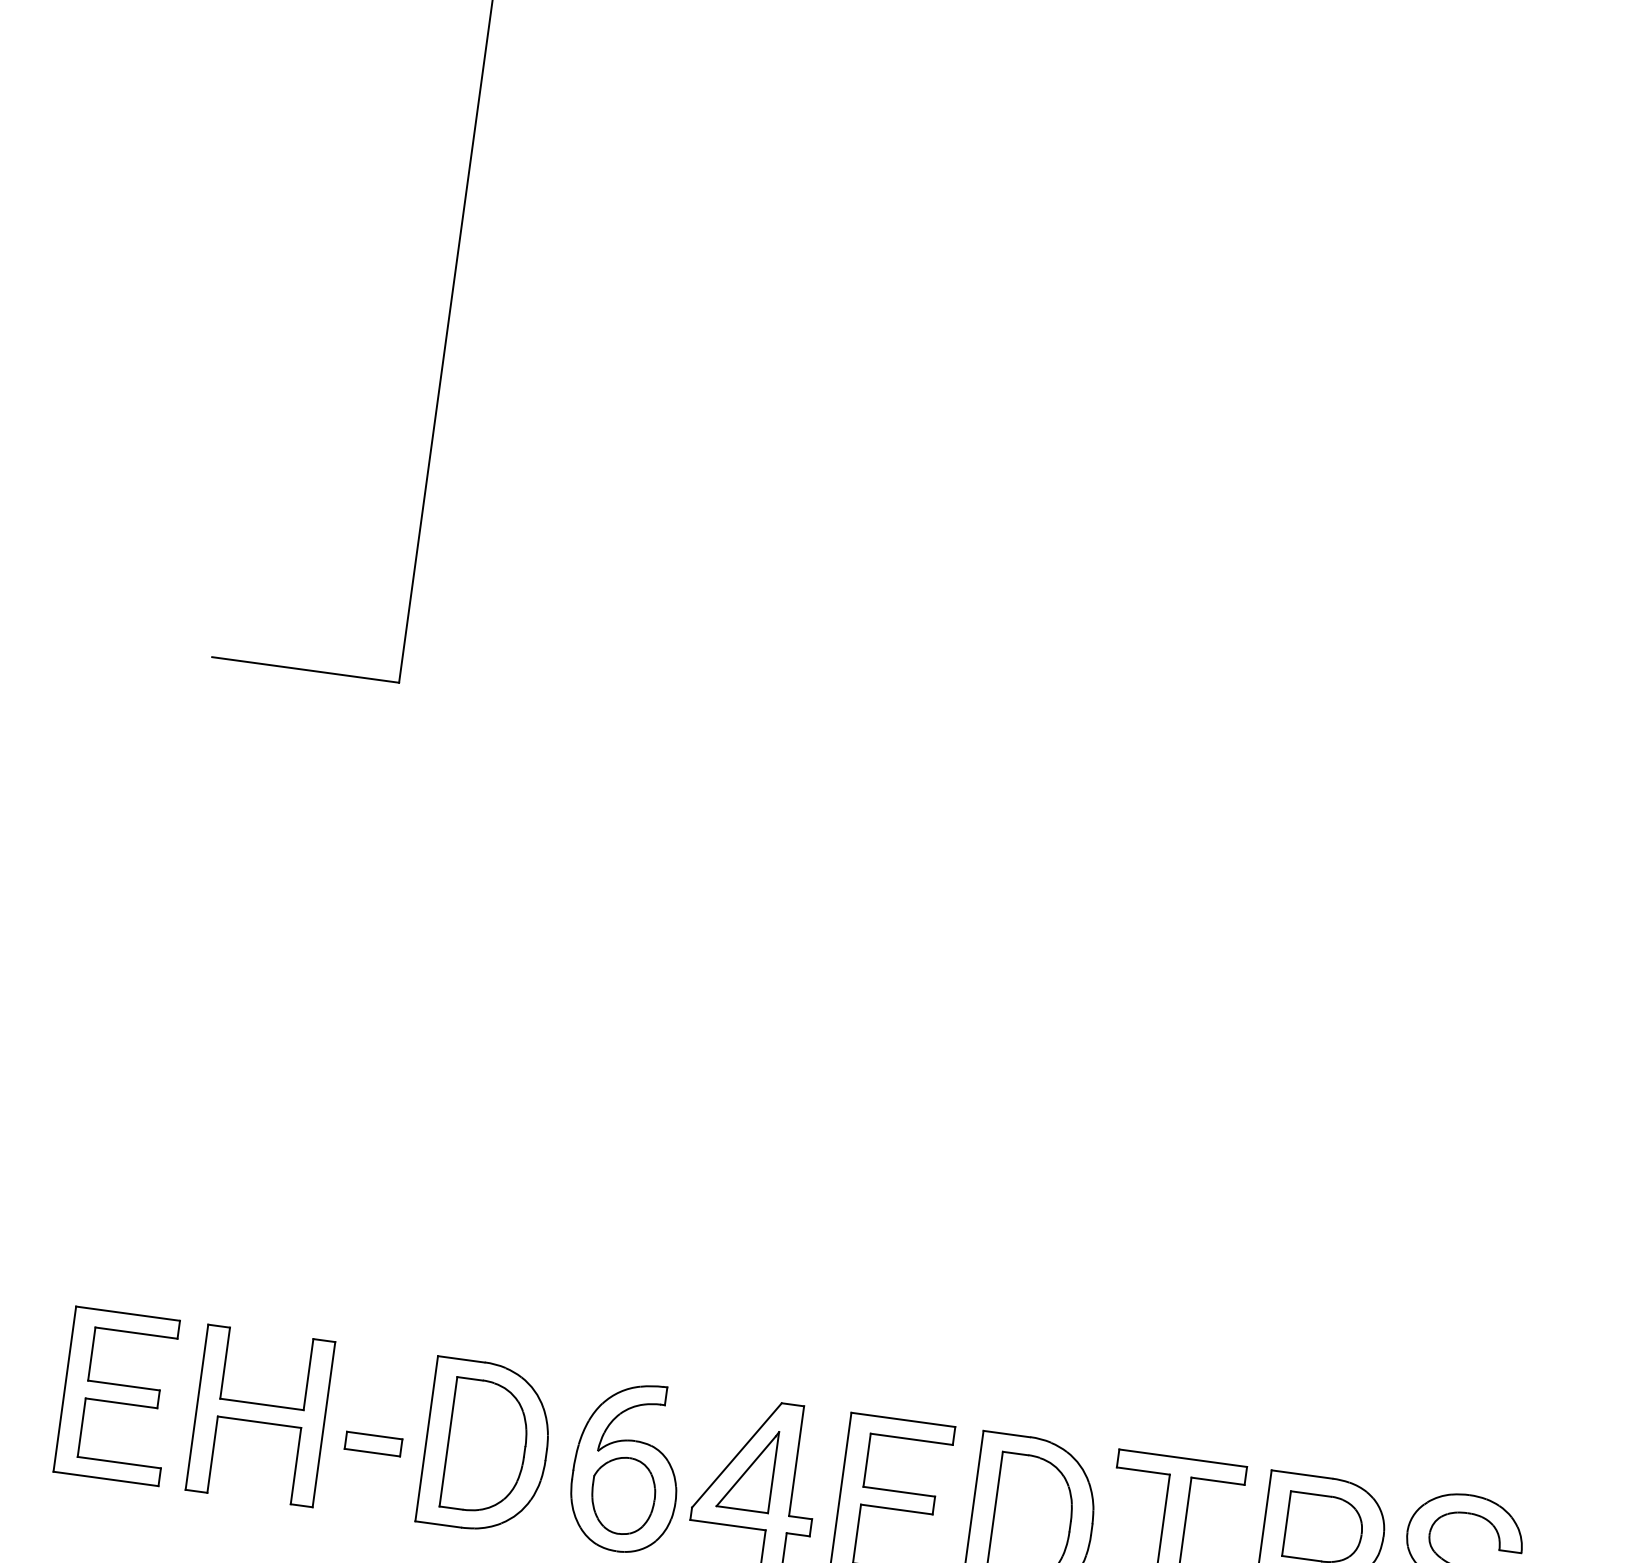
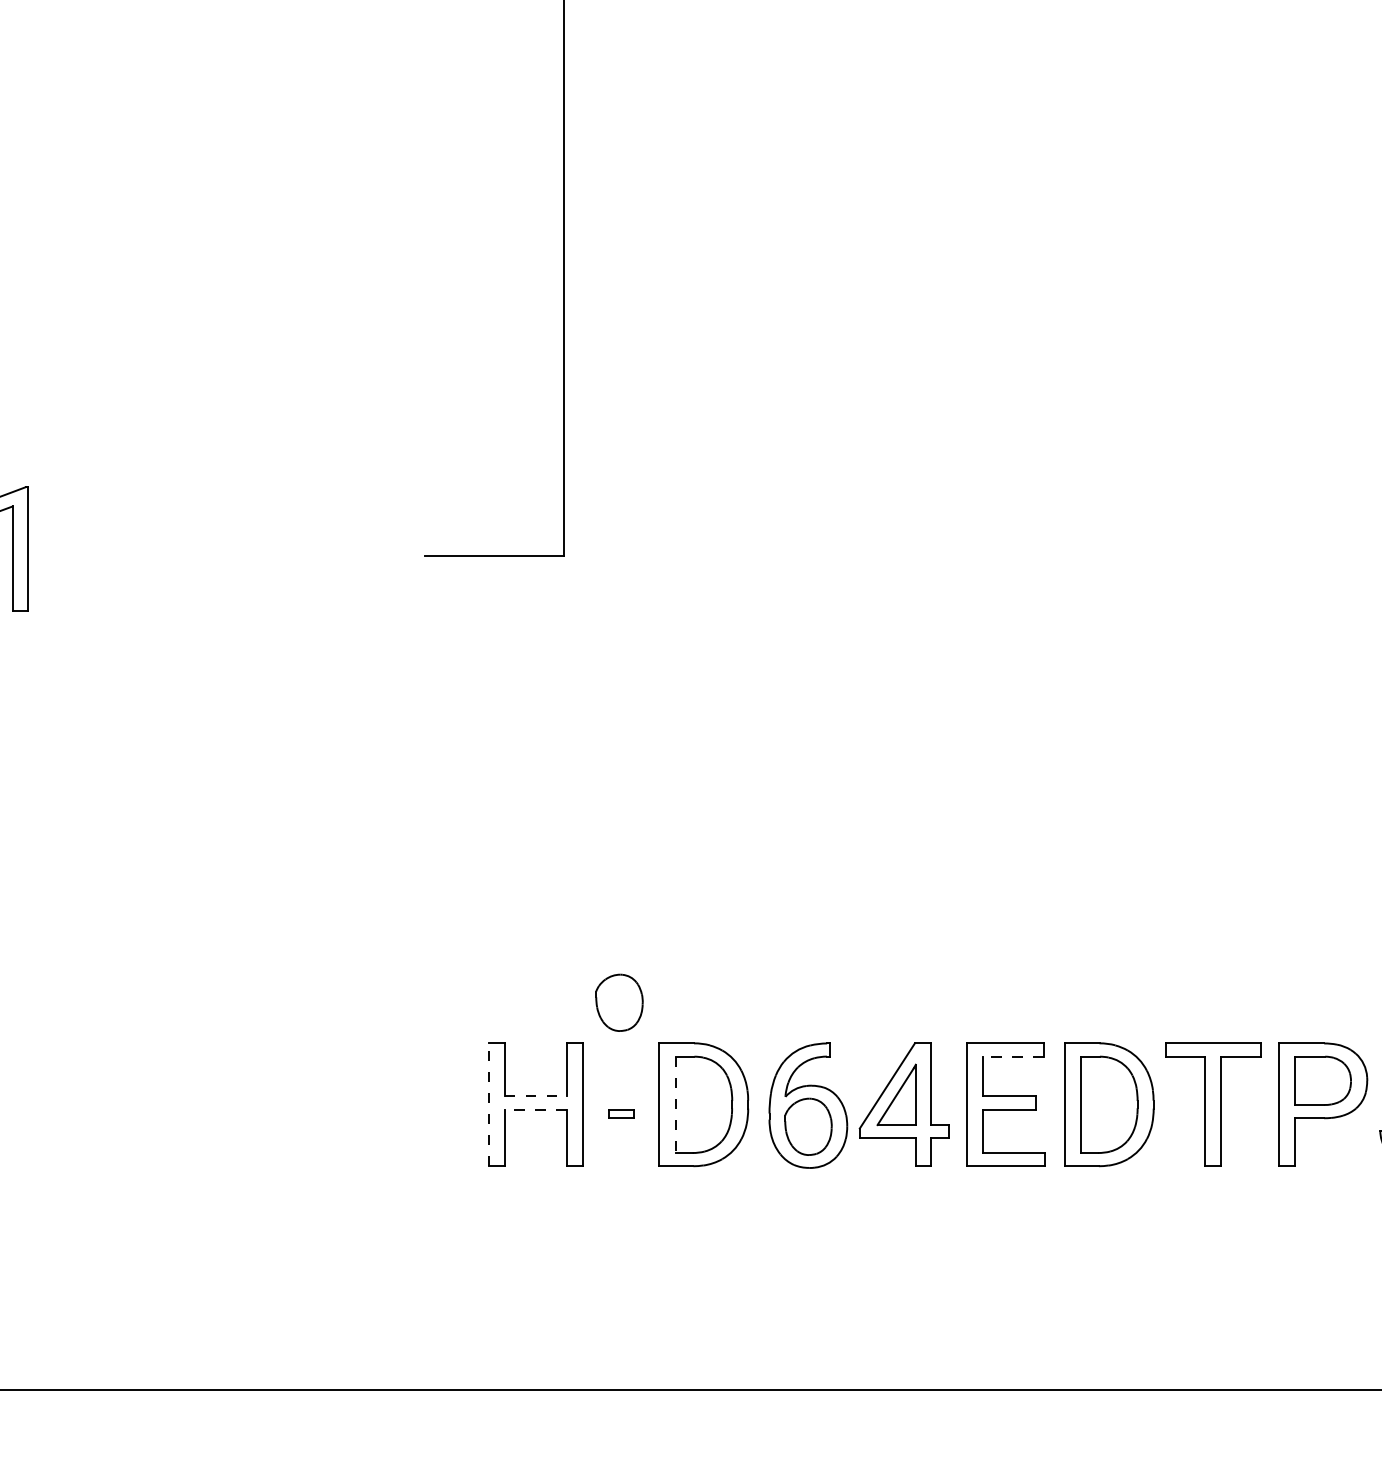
part: (391, 1293) -> (619, 1002), added
part: (116, 1395) -> (428, 1104), removed
line: (261, 1404) -> (535, 1096), solid -> dashed
line: (196, 1406) -> (488, 1104), solid -> dashed
line: (259, 1422) -> (535, 1109), solid -> dashed
line: (912, 1438) -> (1013, 1056), solid -> dashed
line: (448, 1442) -> (675, 1105), solid -> dashed
part: (374, 1443) -> (621, 1113), size x0.6

